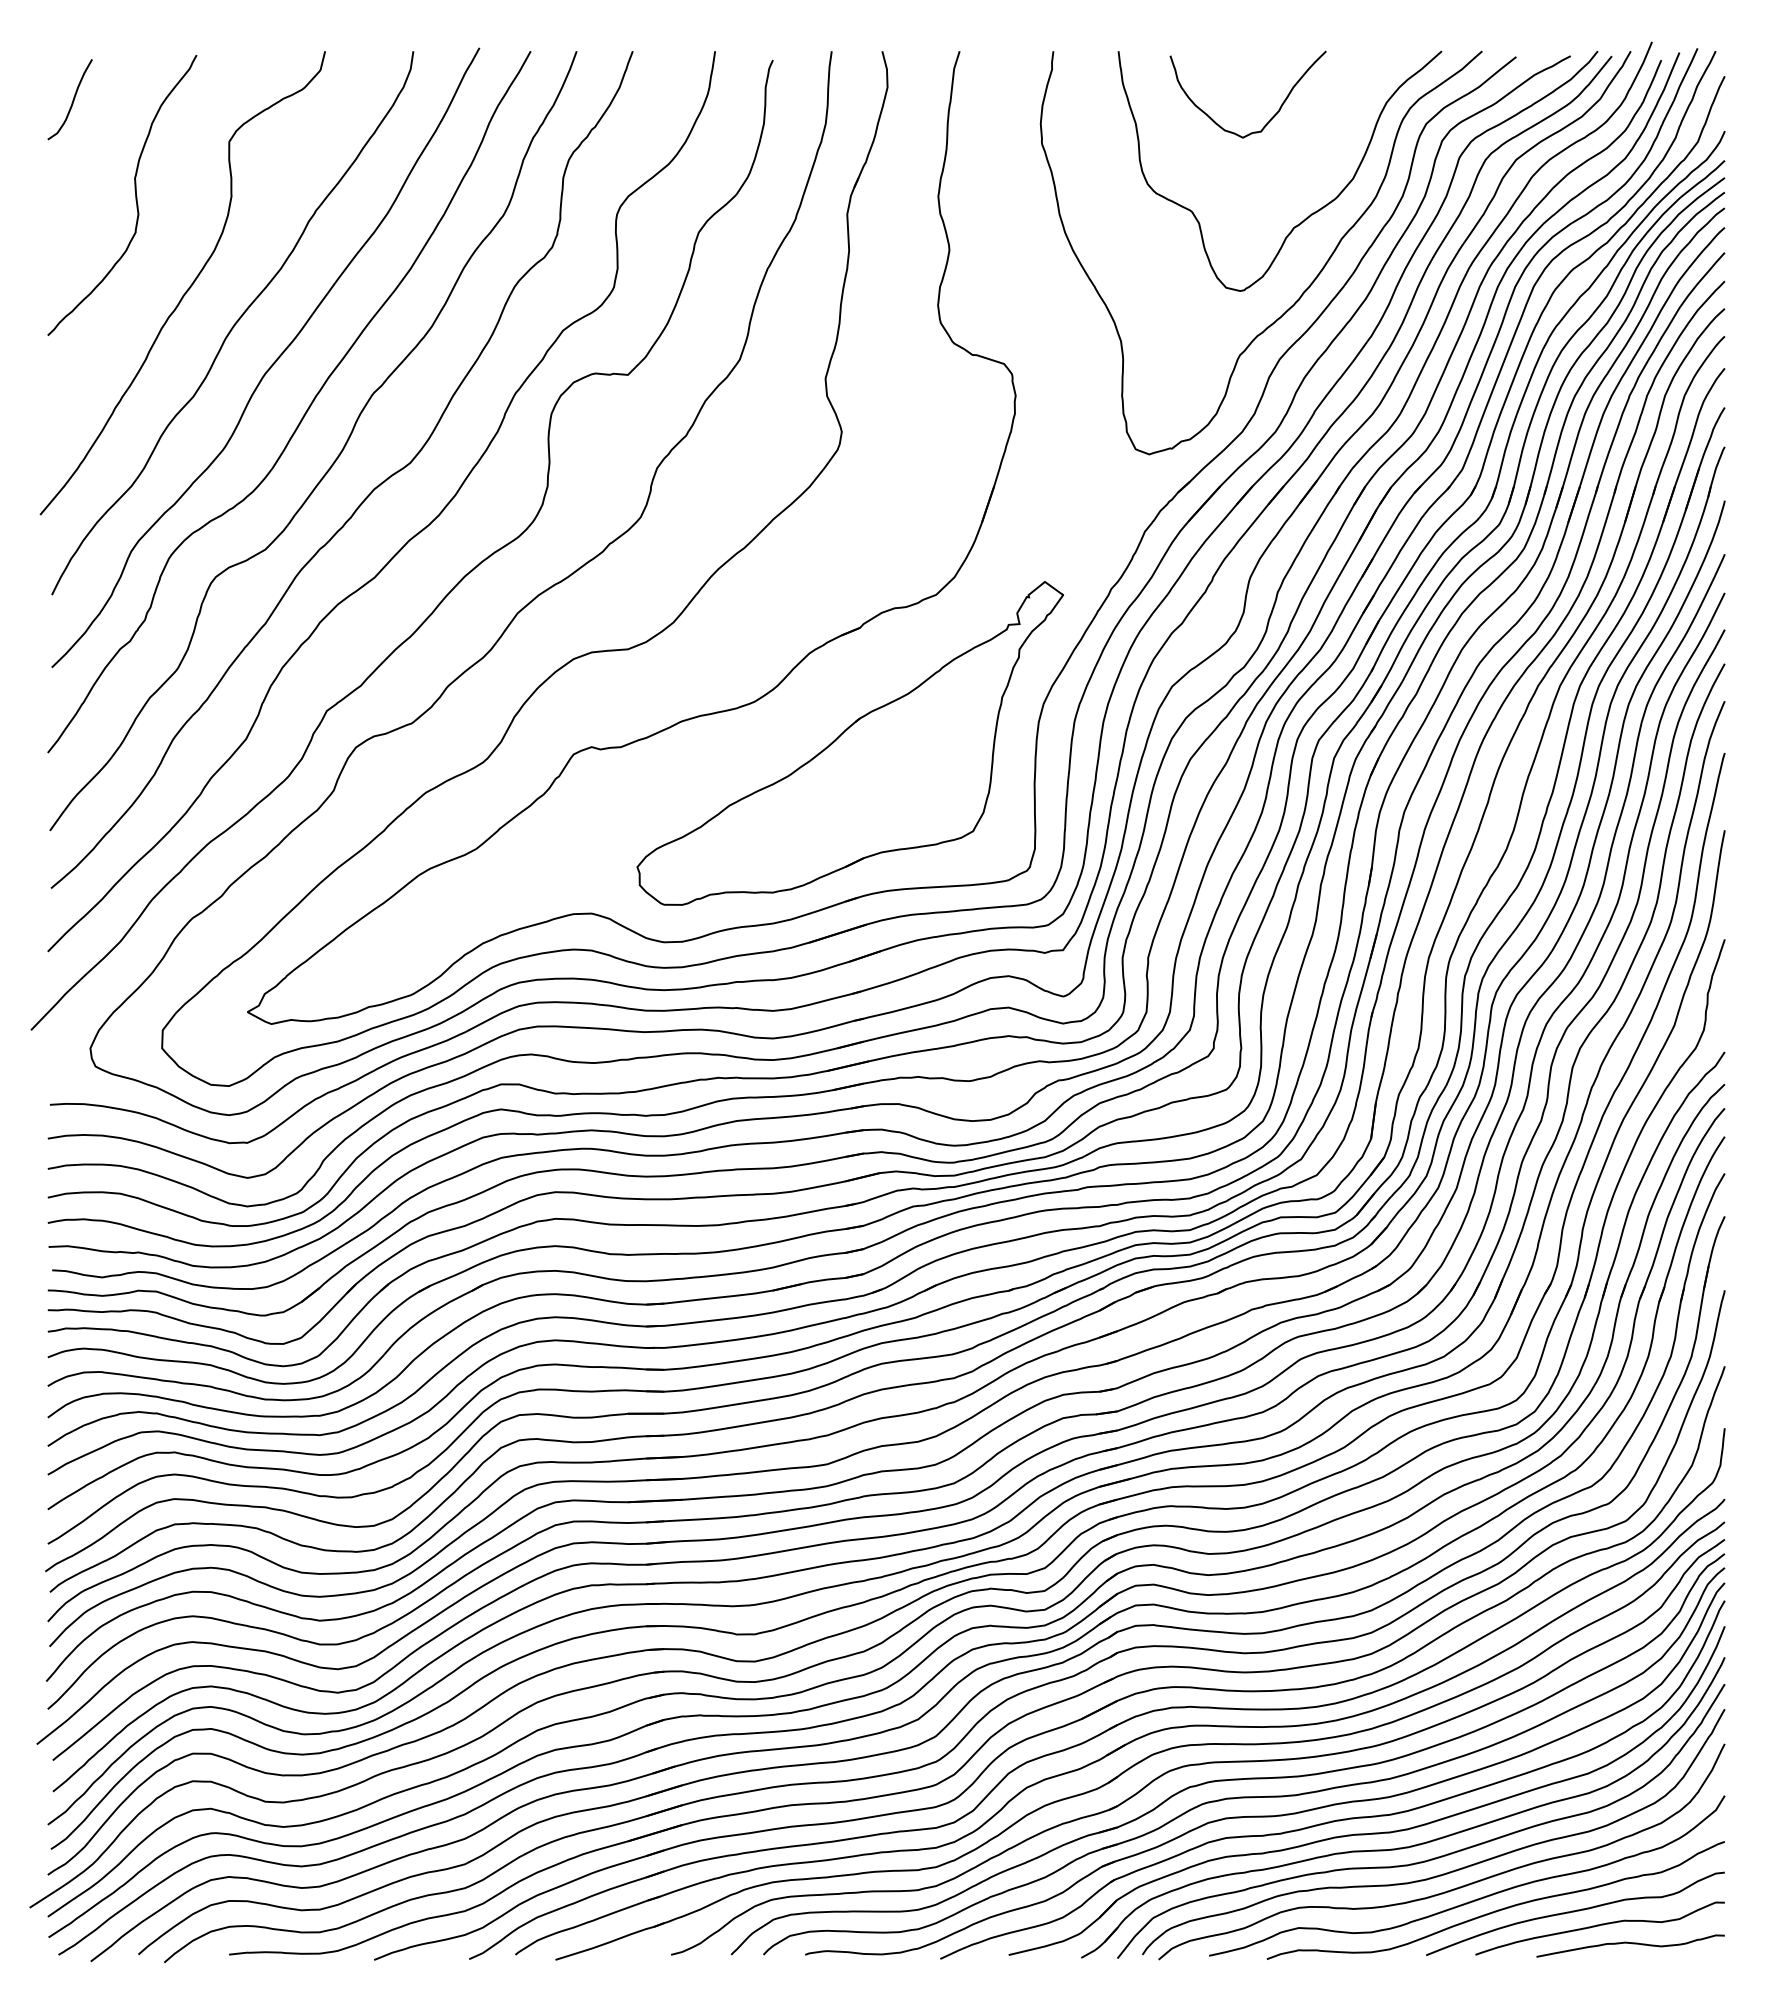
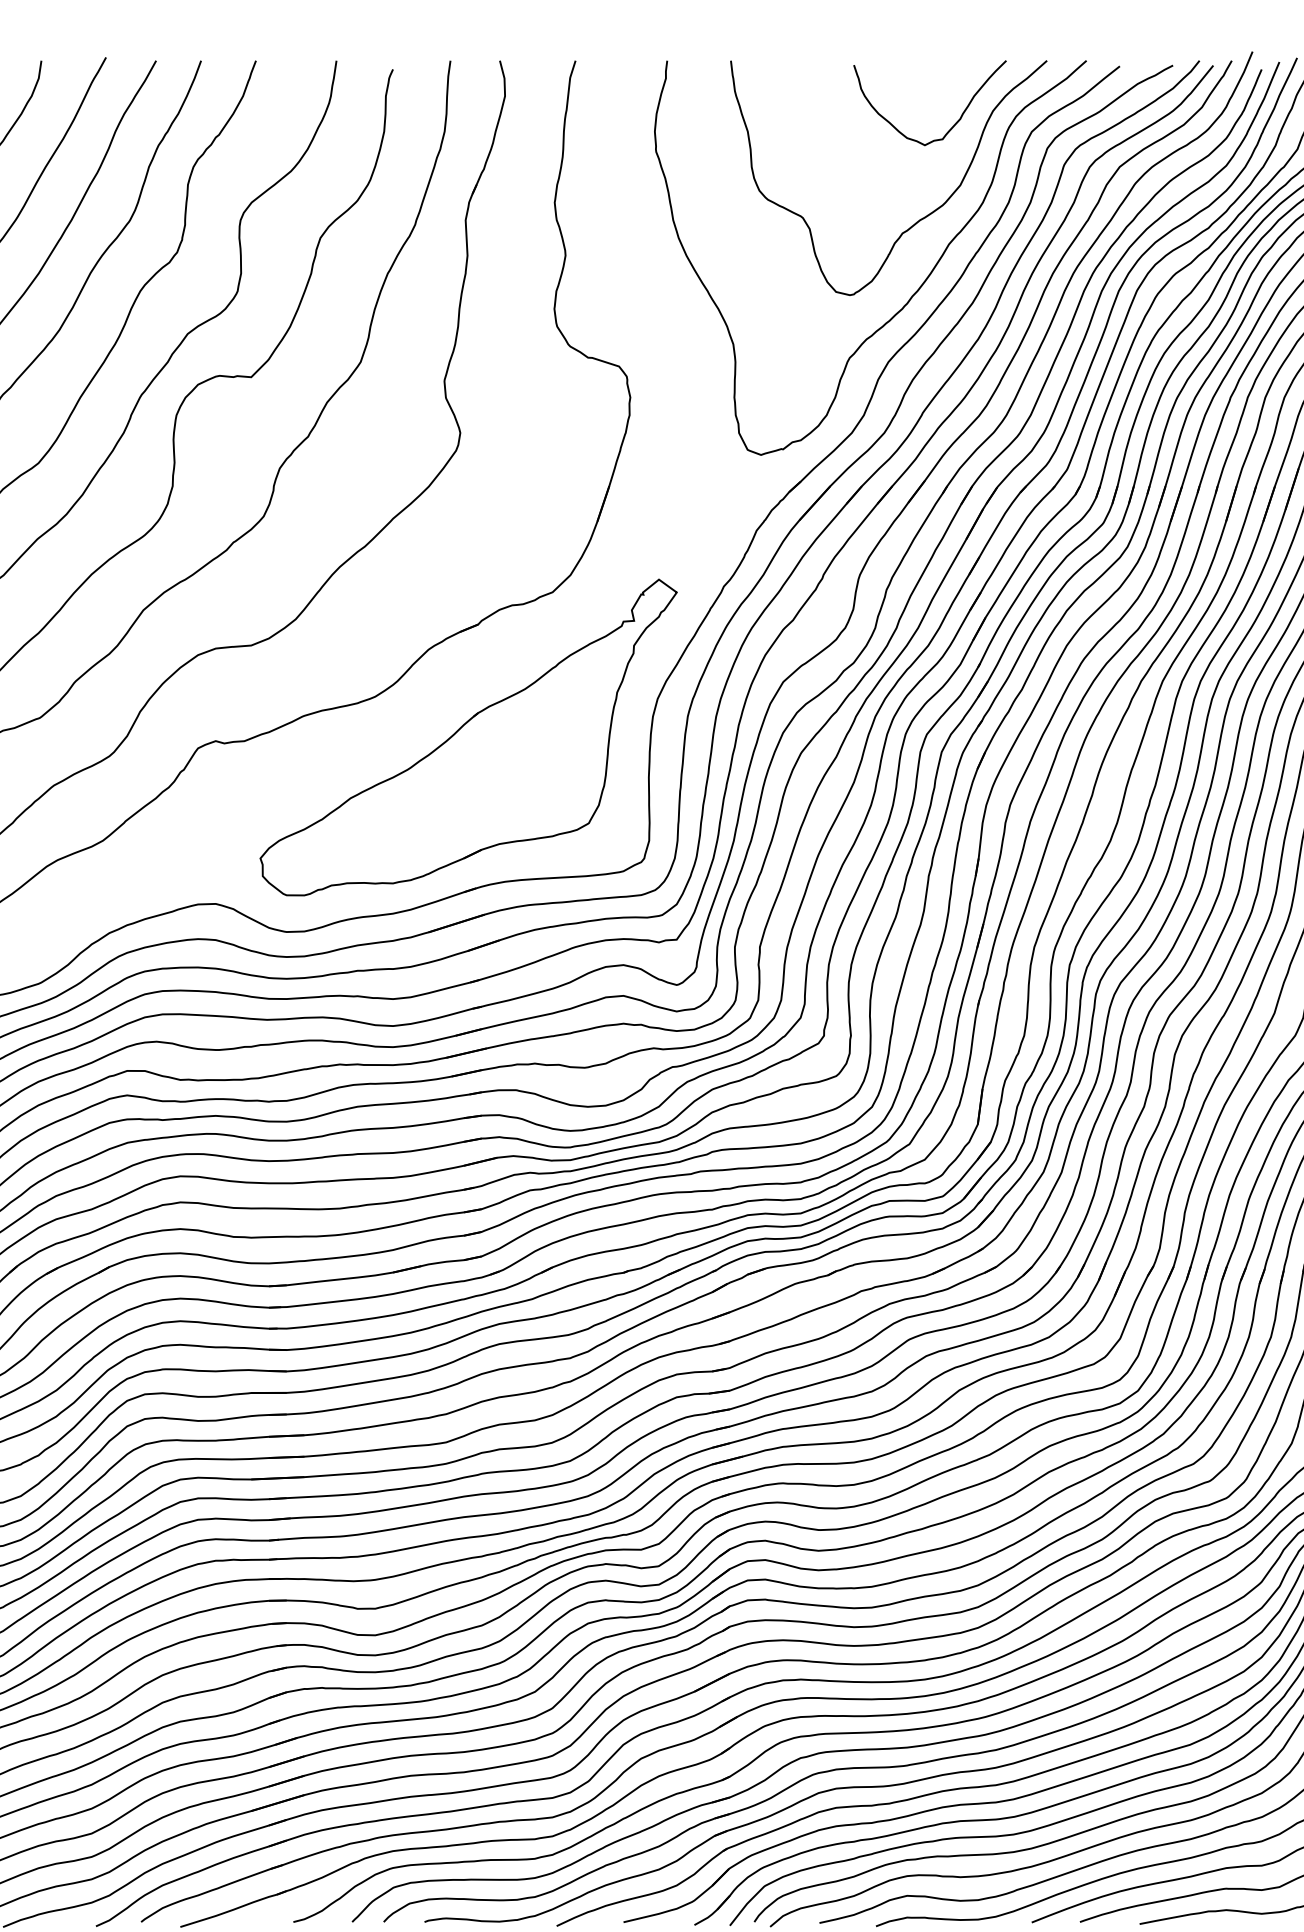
curve: (1271, 117) -> (952, 125), moved

